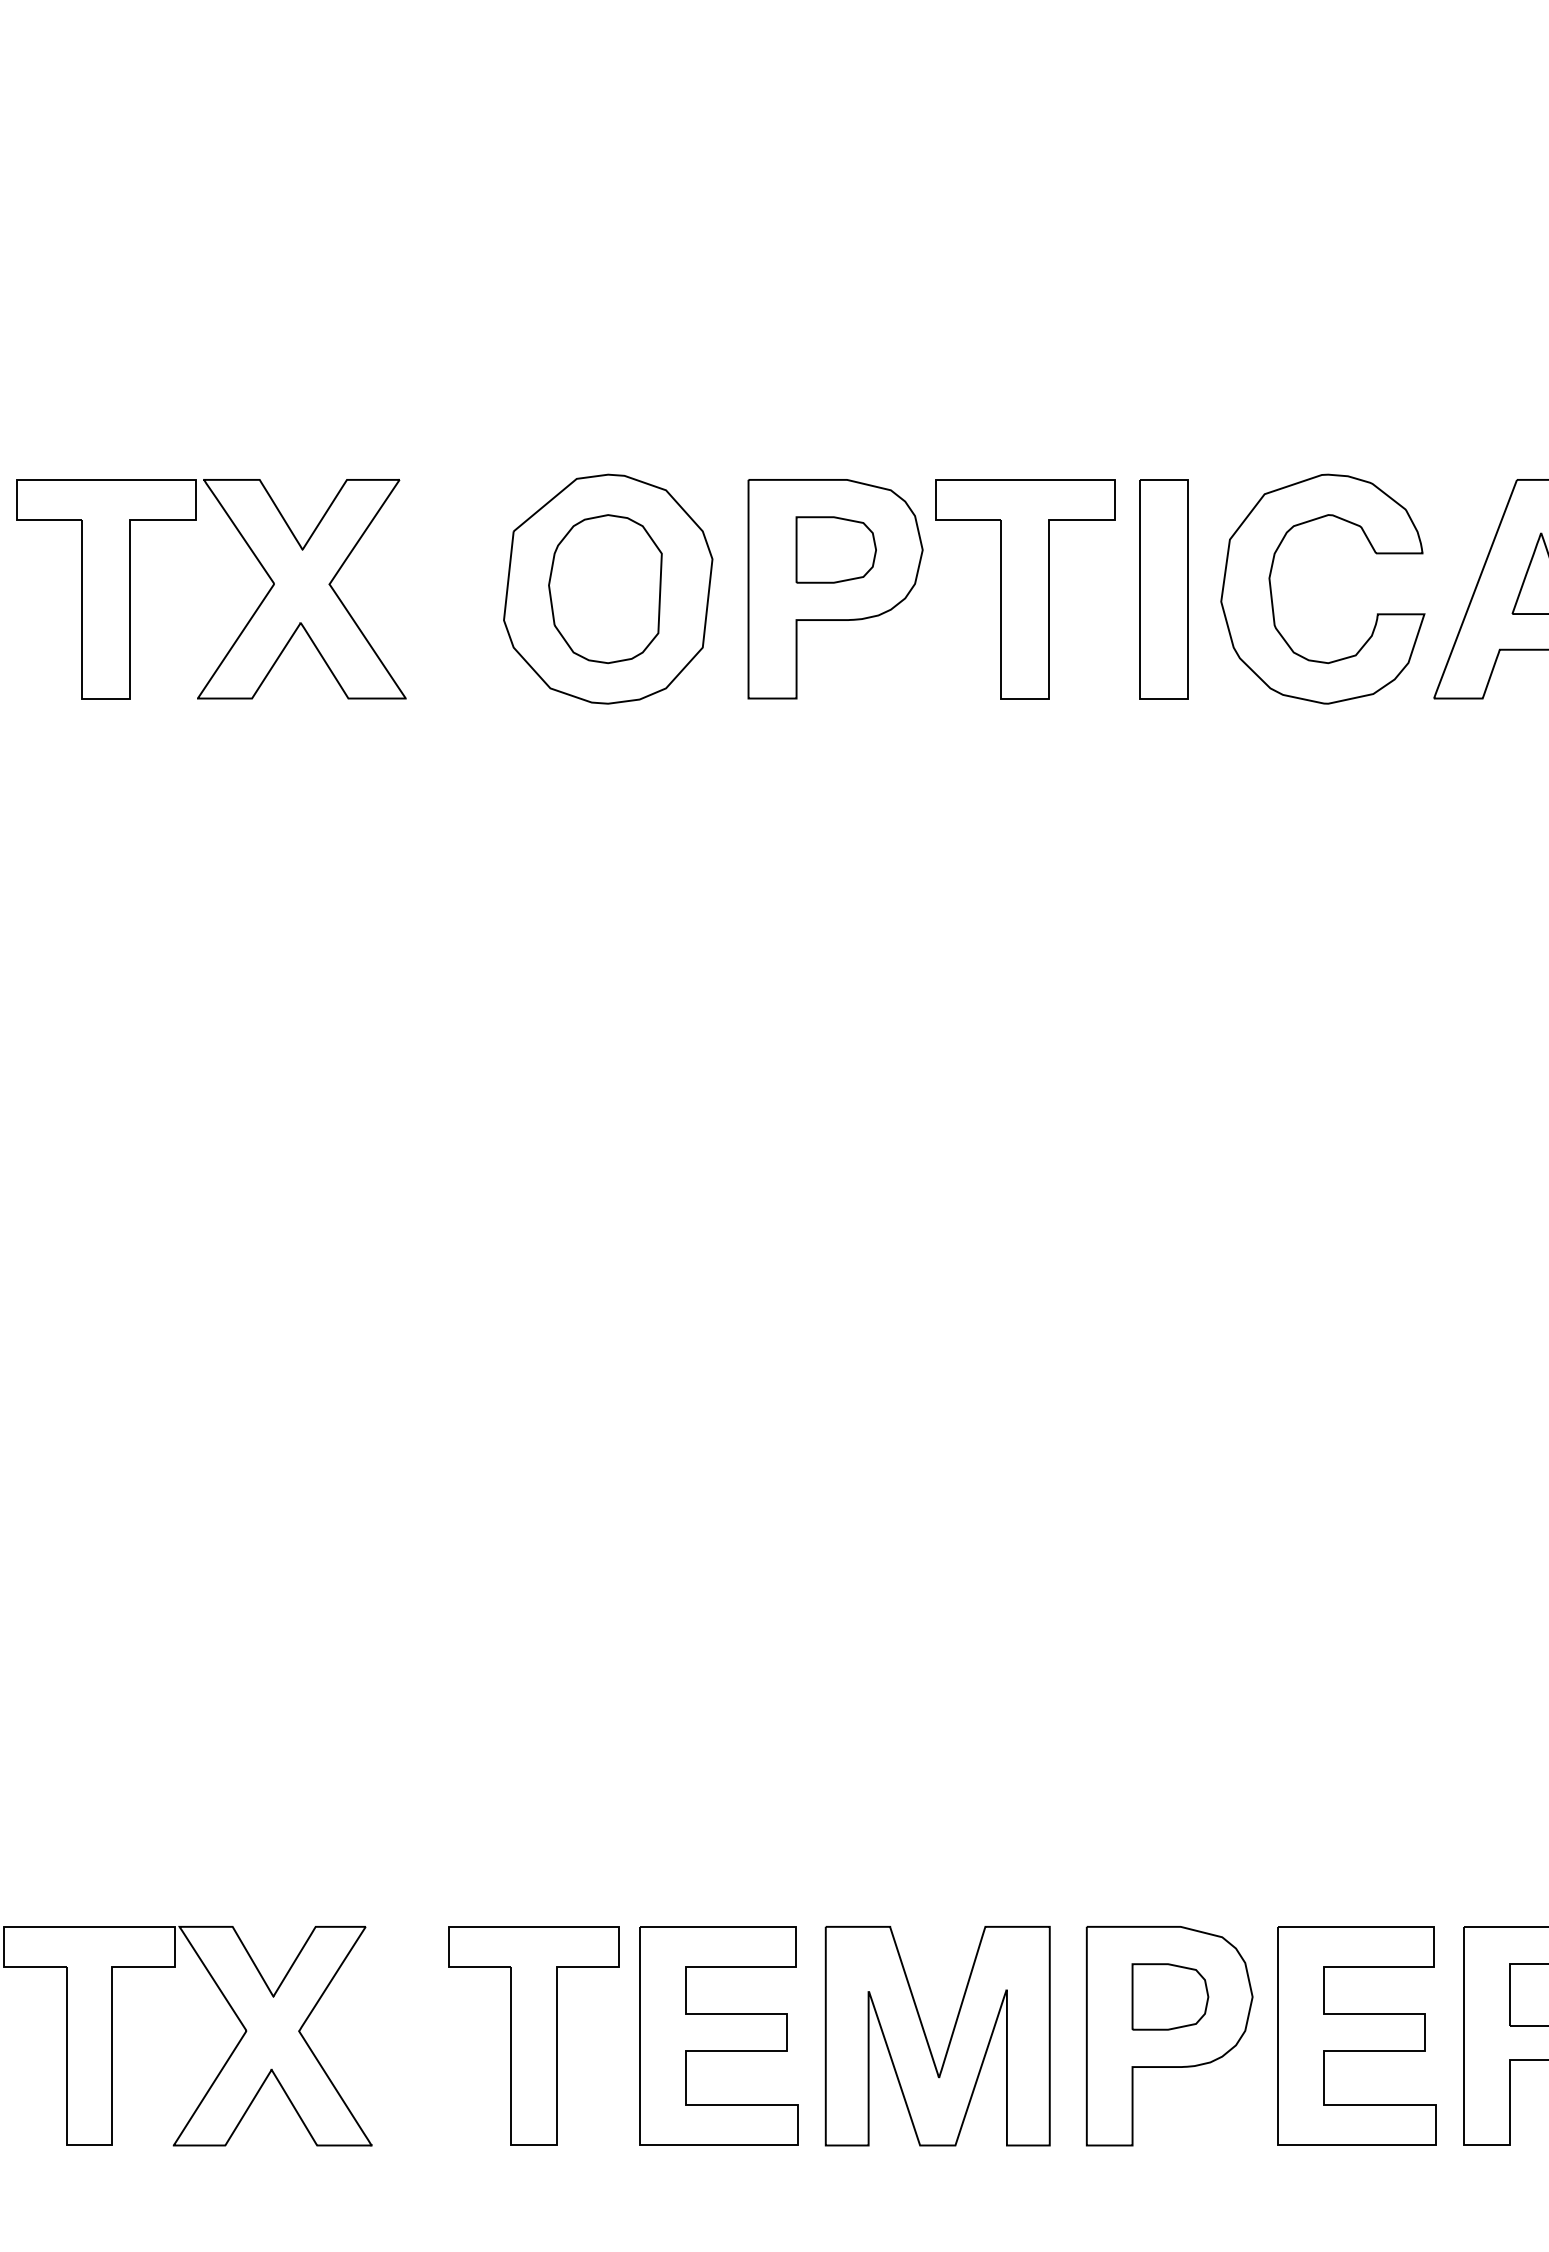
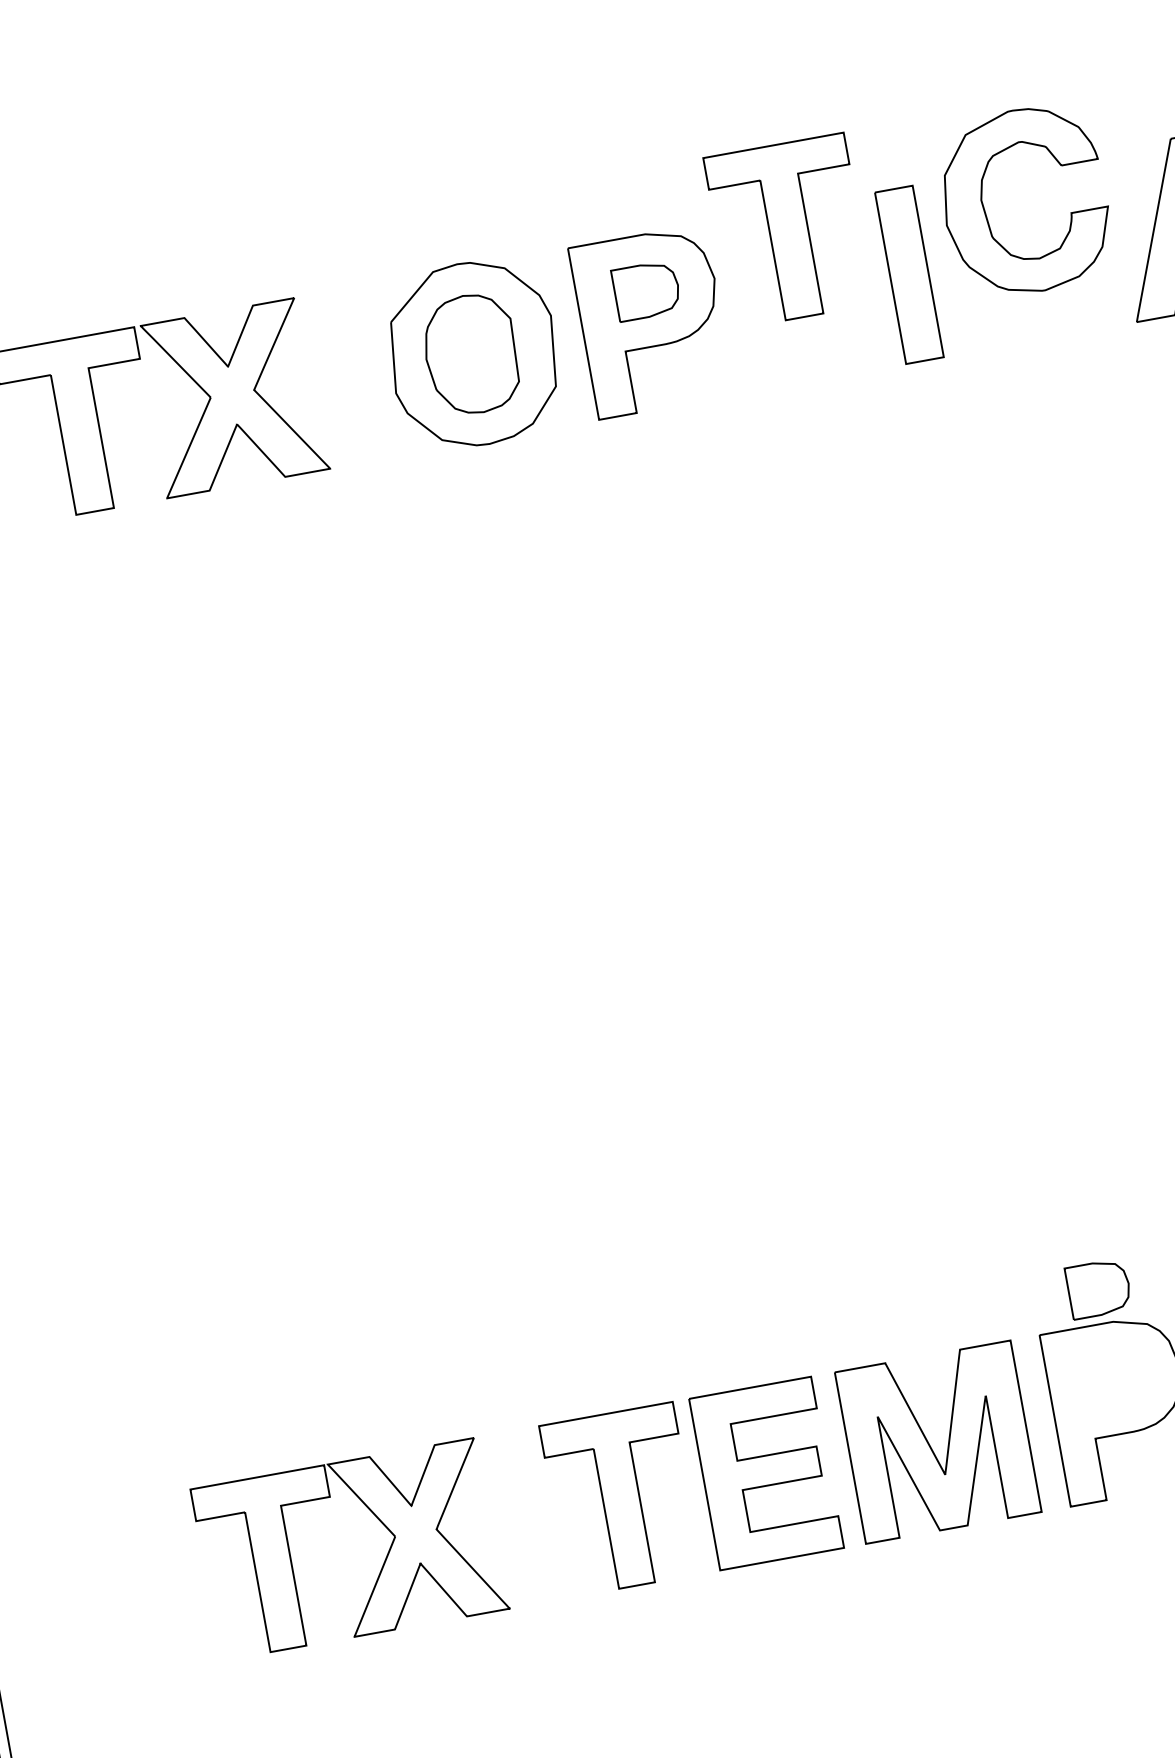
part: (1025, 589) -> (789, 231), moved
part: (1272, 594) -> (986, 212), moved
part: (1170, 1996) -> (1098, 1288), moved

